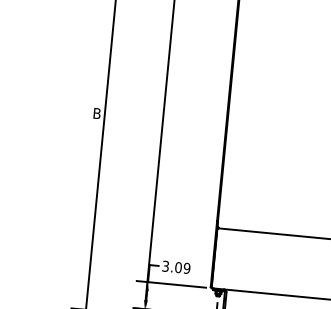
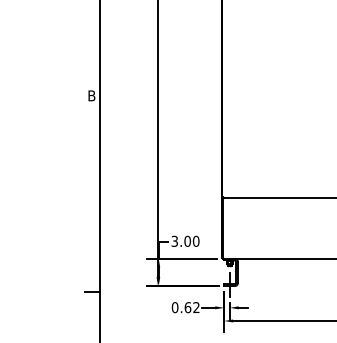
text: (186, 268) -> (195, 241), 3.09 -> 3.00

